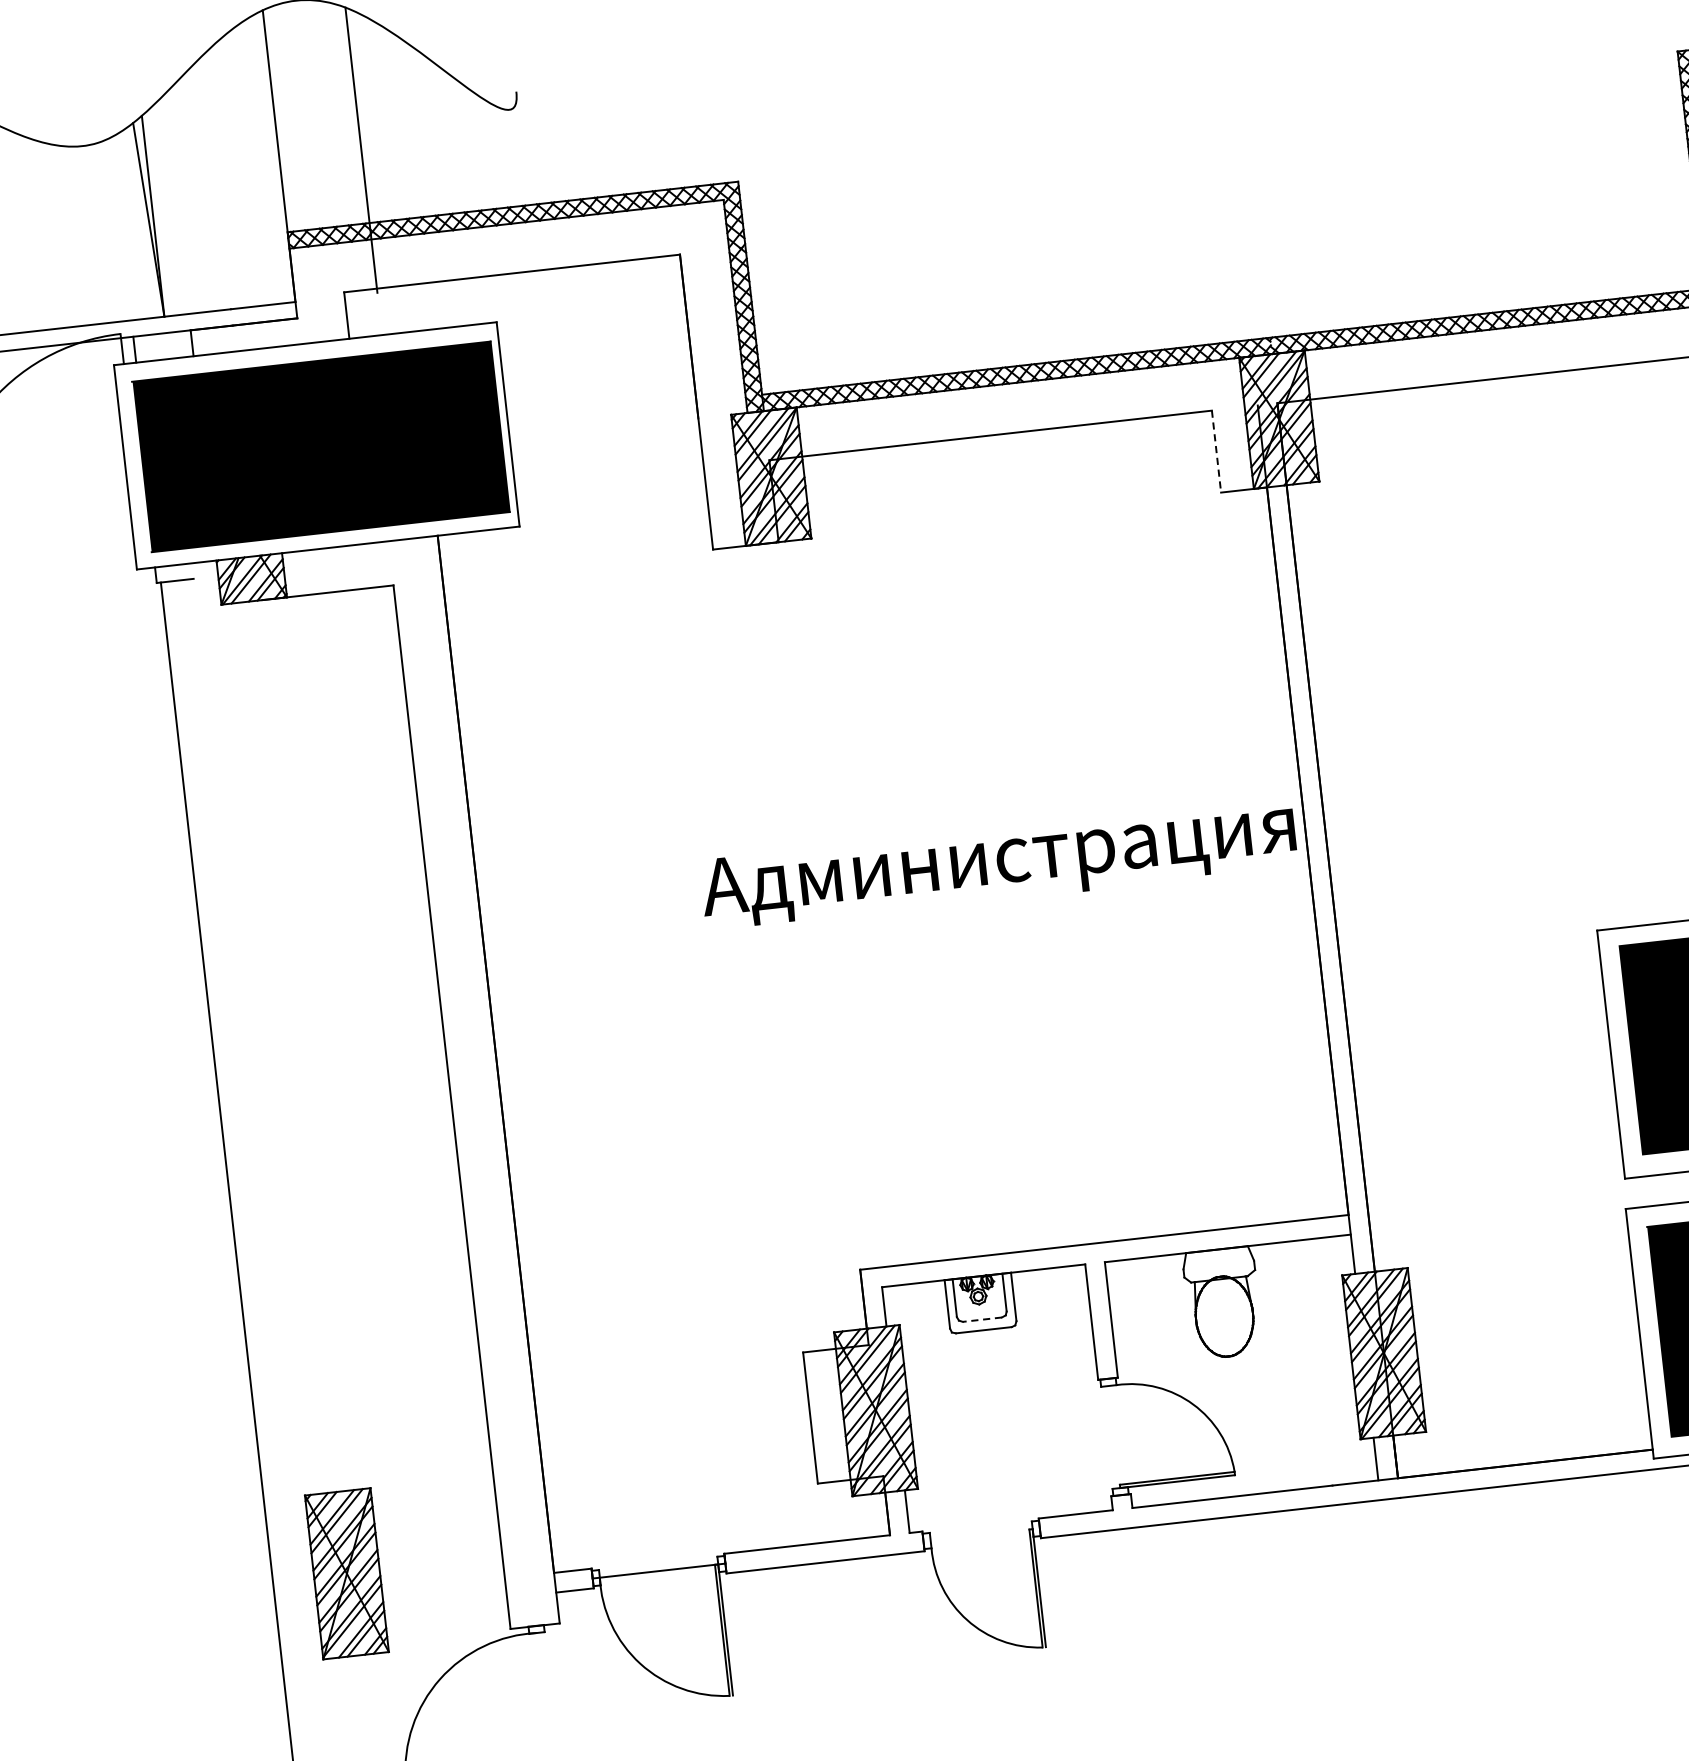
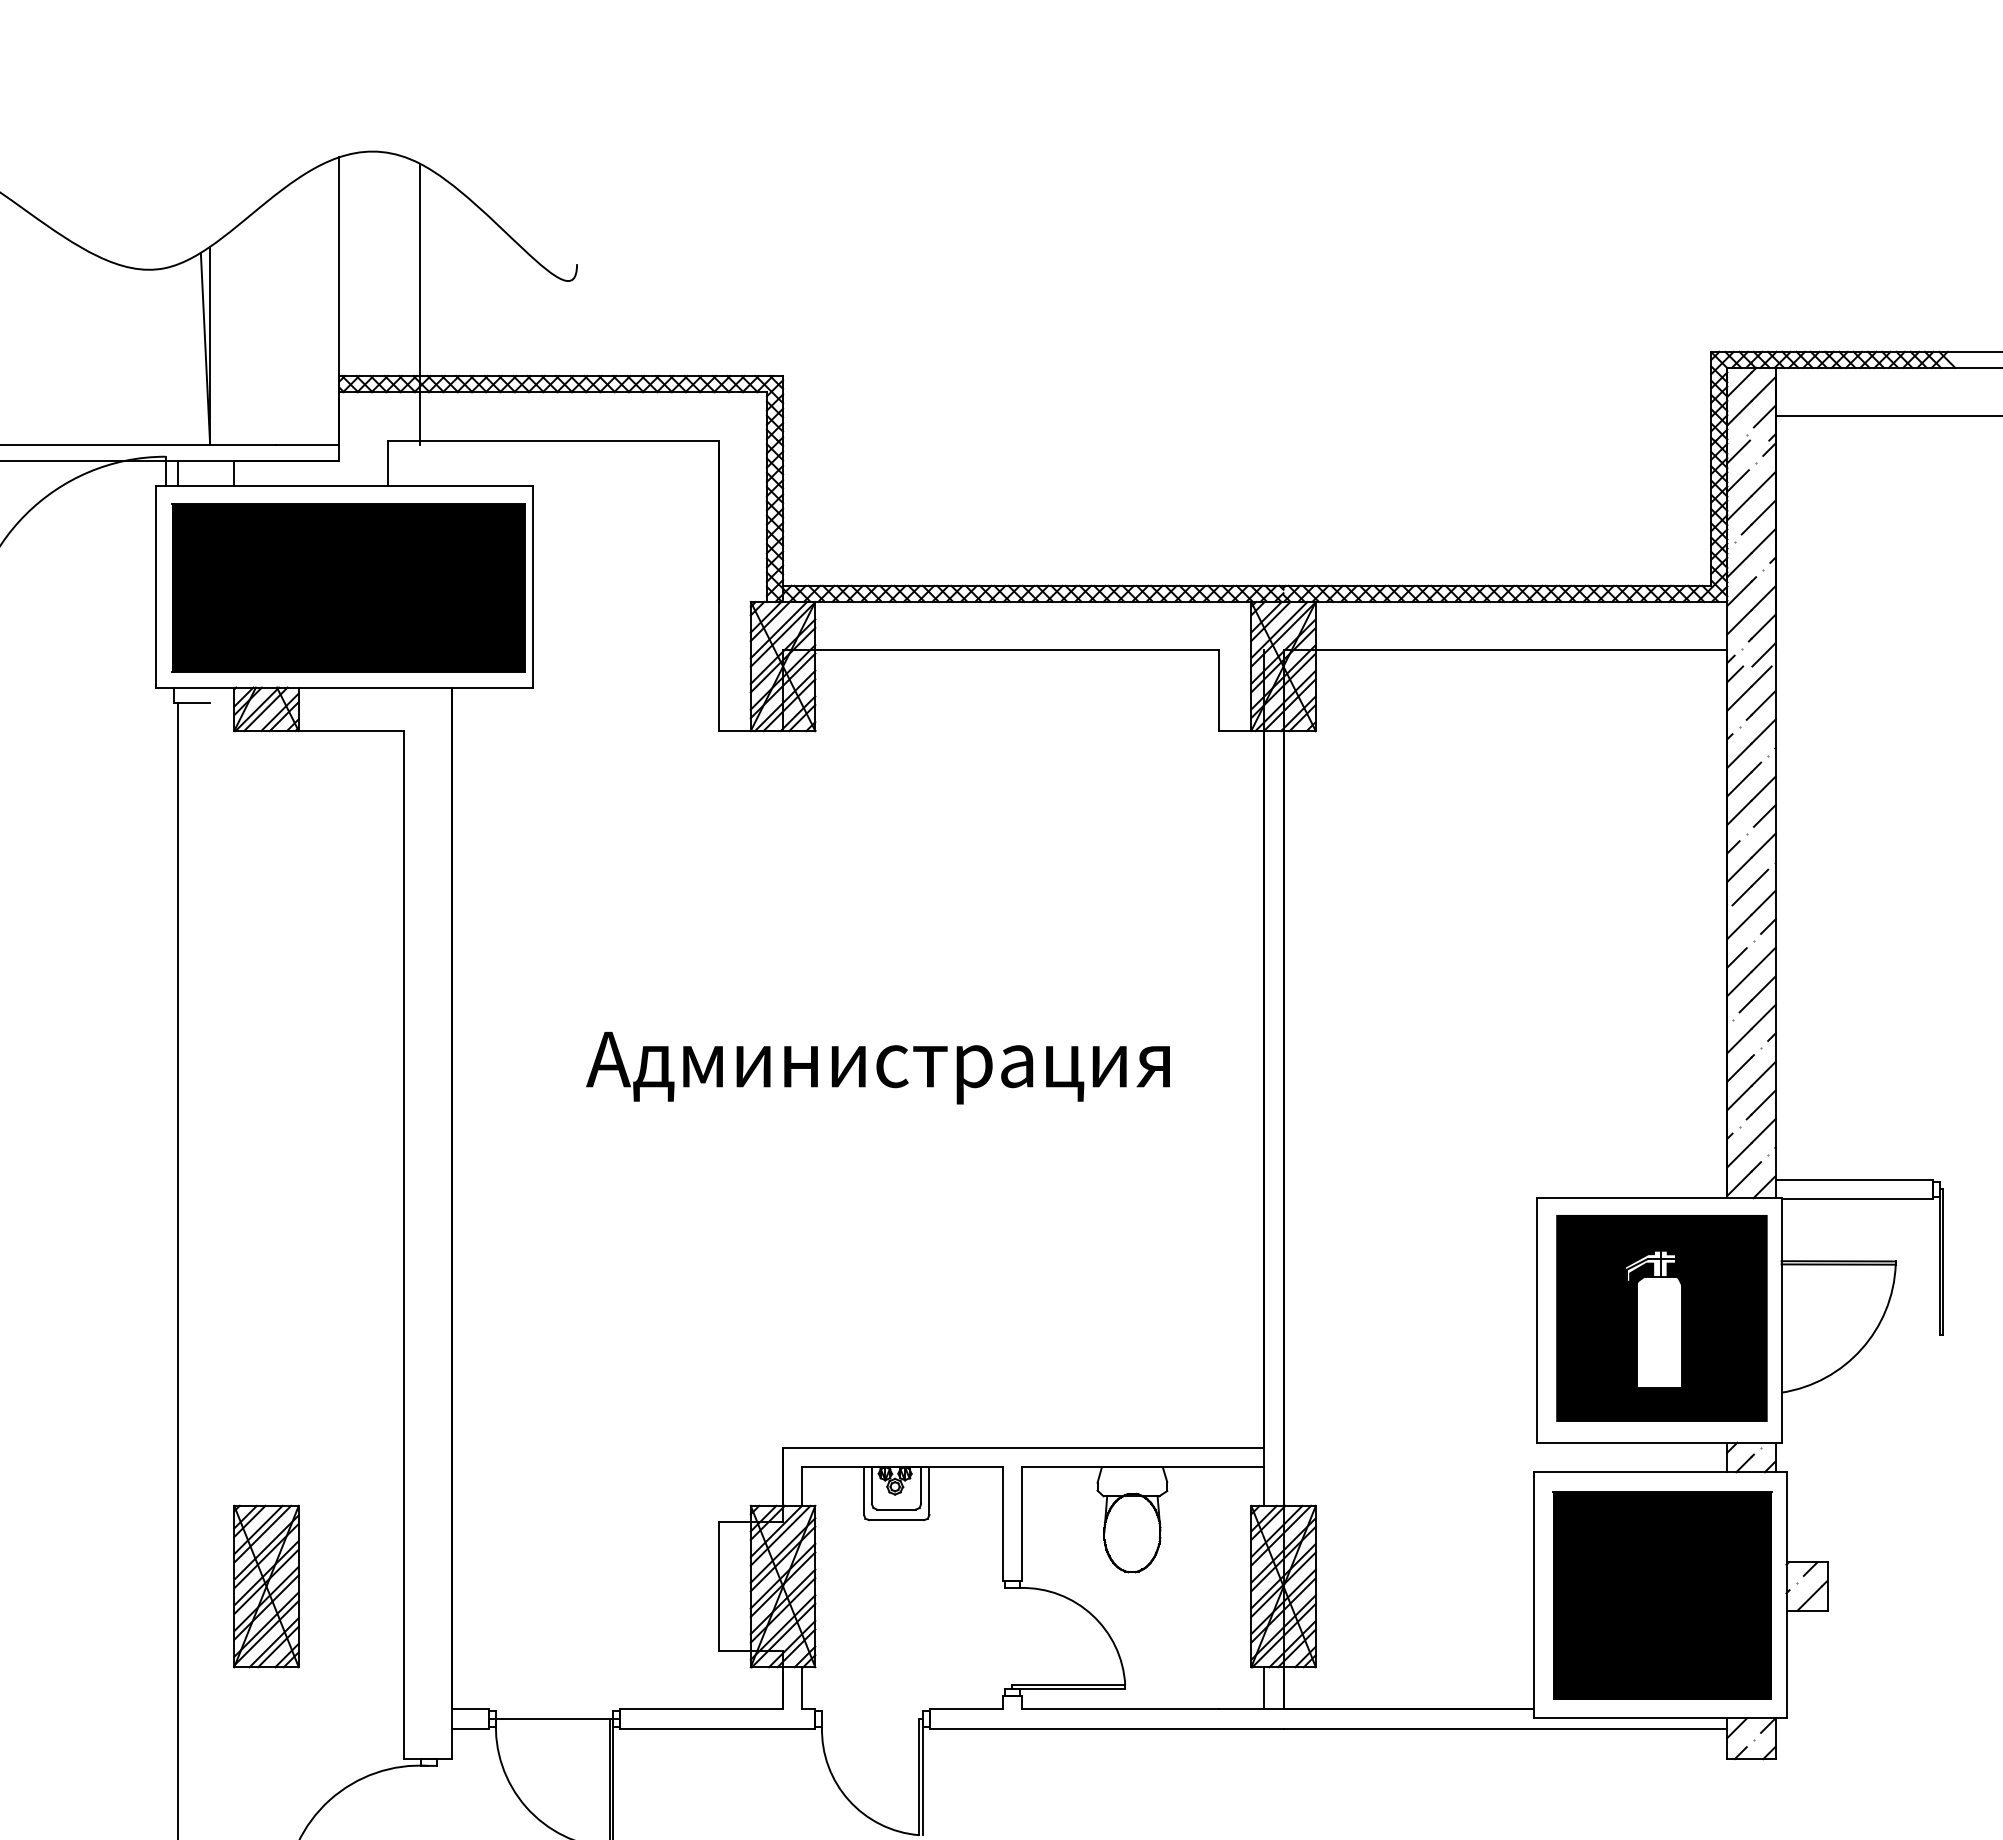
line: (1216, 452) -> (1218, 691), dashed -> solid
text: (998, 863) -> (877, 1067), moved
line: (981, 1319) -> (895, 1509), dashed -> solid
part: (346, 1573) -> (266, 1586), moved

